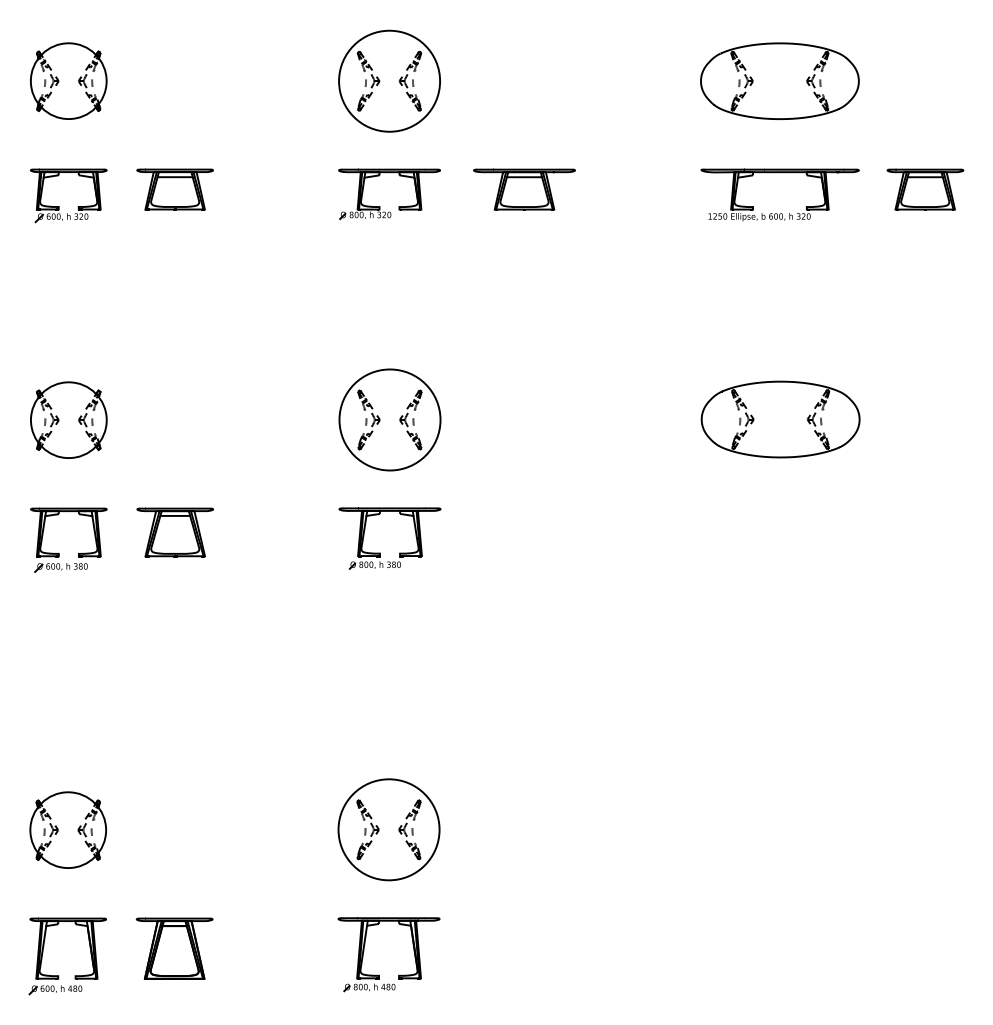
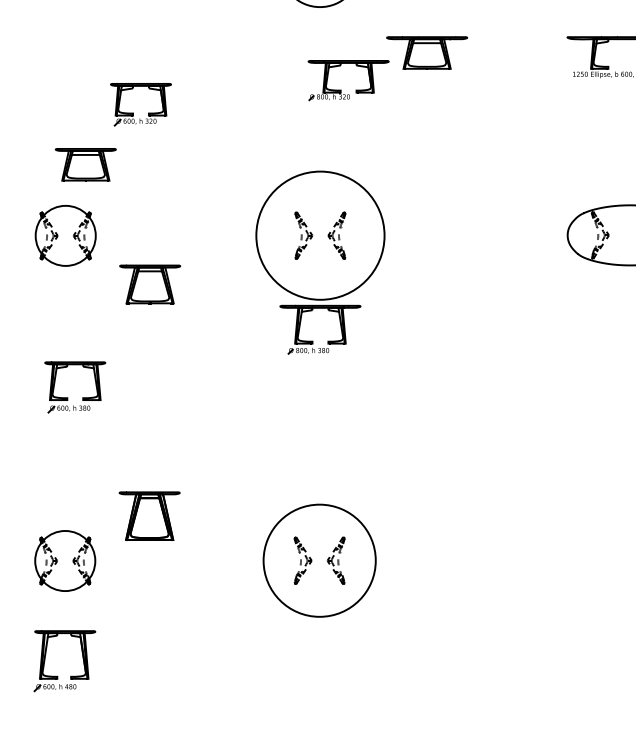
part: (174, 189) -> (85, 164), moved
part: (59, 206) -> (133, 113), moved
part: (380, 206) -> (341, 90), moved
circle: (389, 419) -> (320, 235), size x1.6
part: (174, 532) -> (149, 284), moved
part: (59, 553) -> (67, 397), moved
circle: (388, 829) -> (319, 560), size x1.4
part: (174, 948) -> (149, 516), moved
part: (379, 974) -> (312, 675), removed

